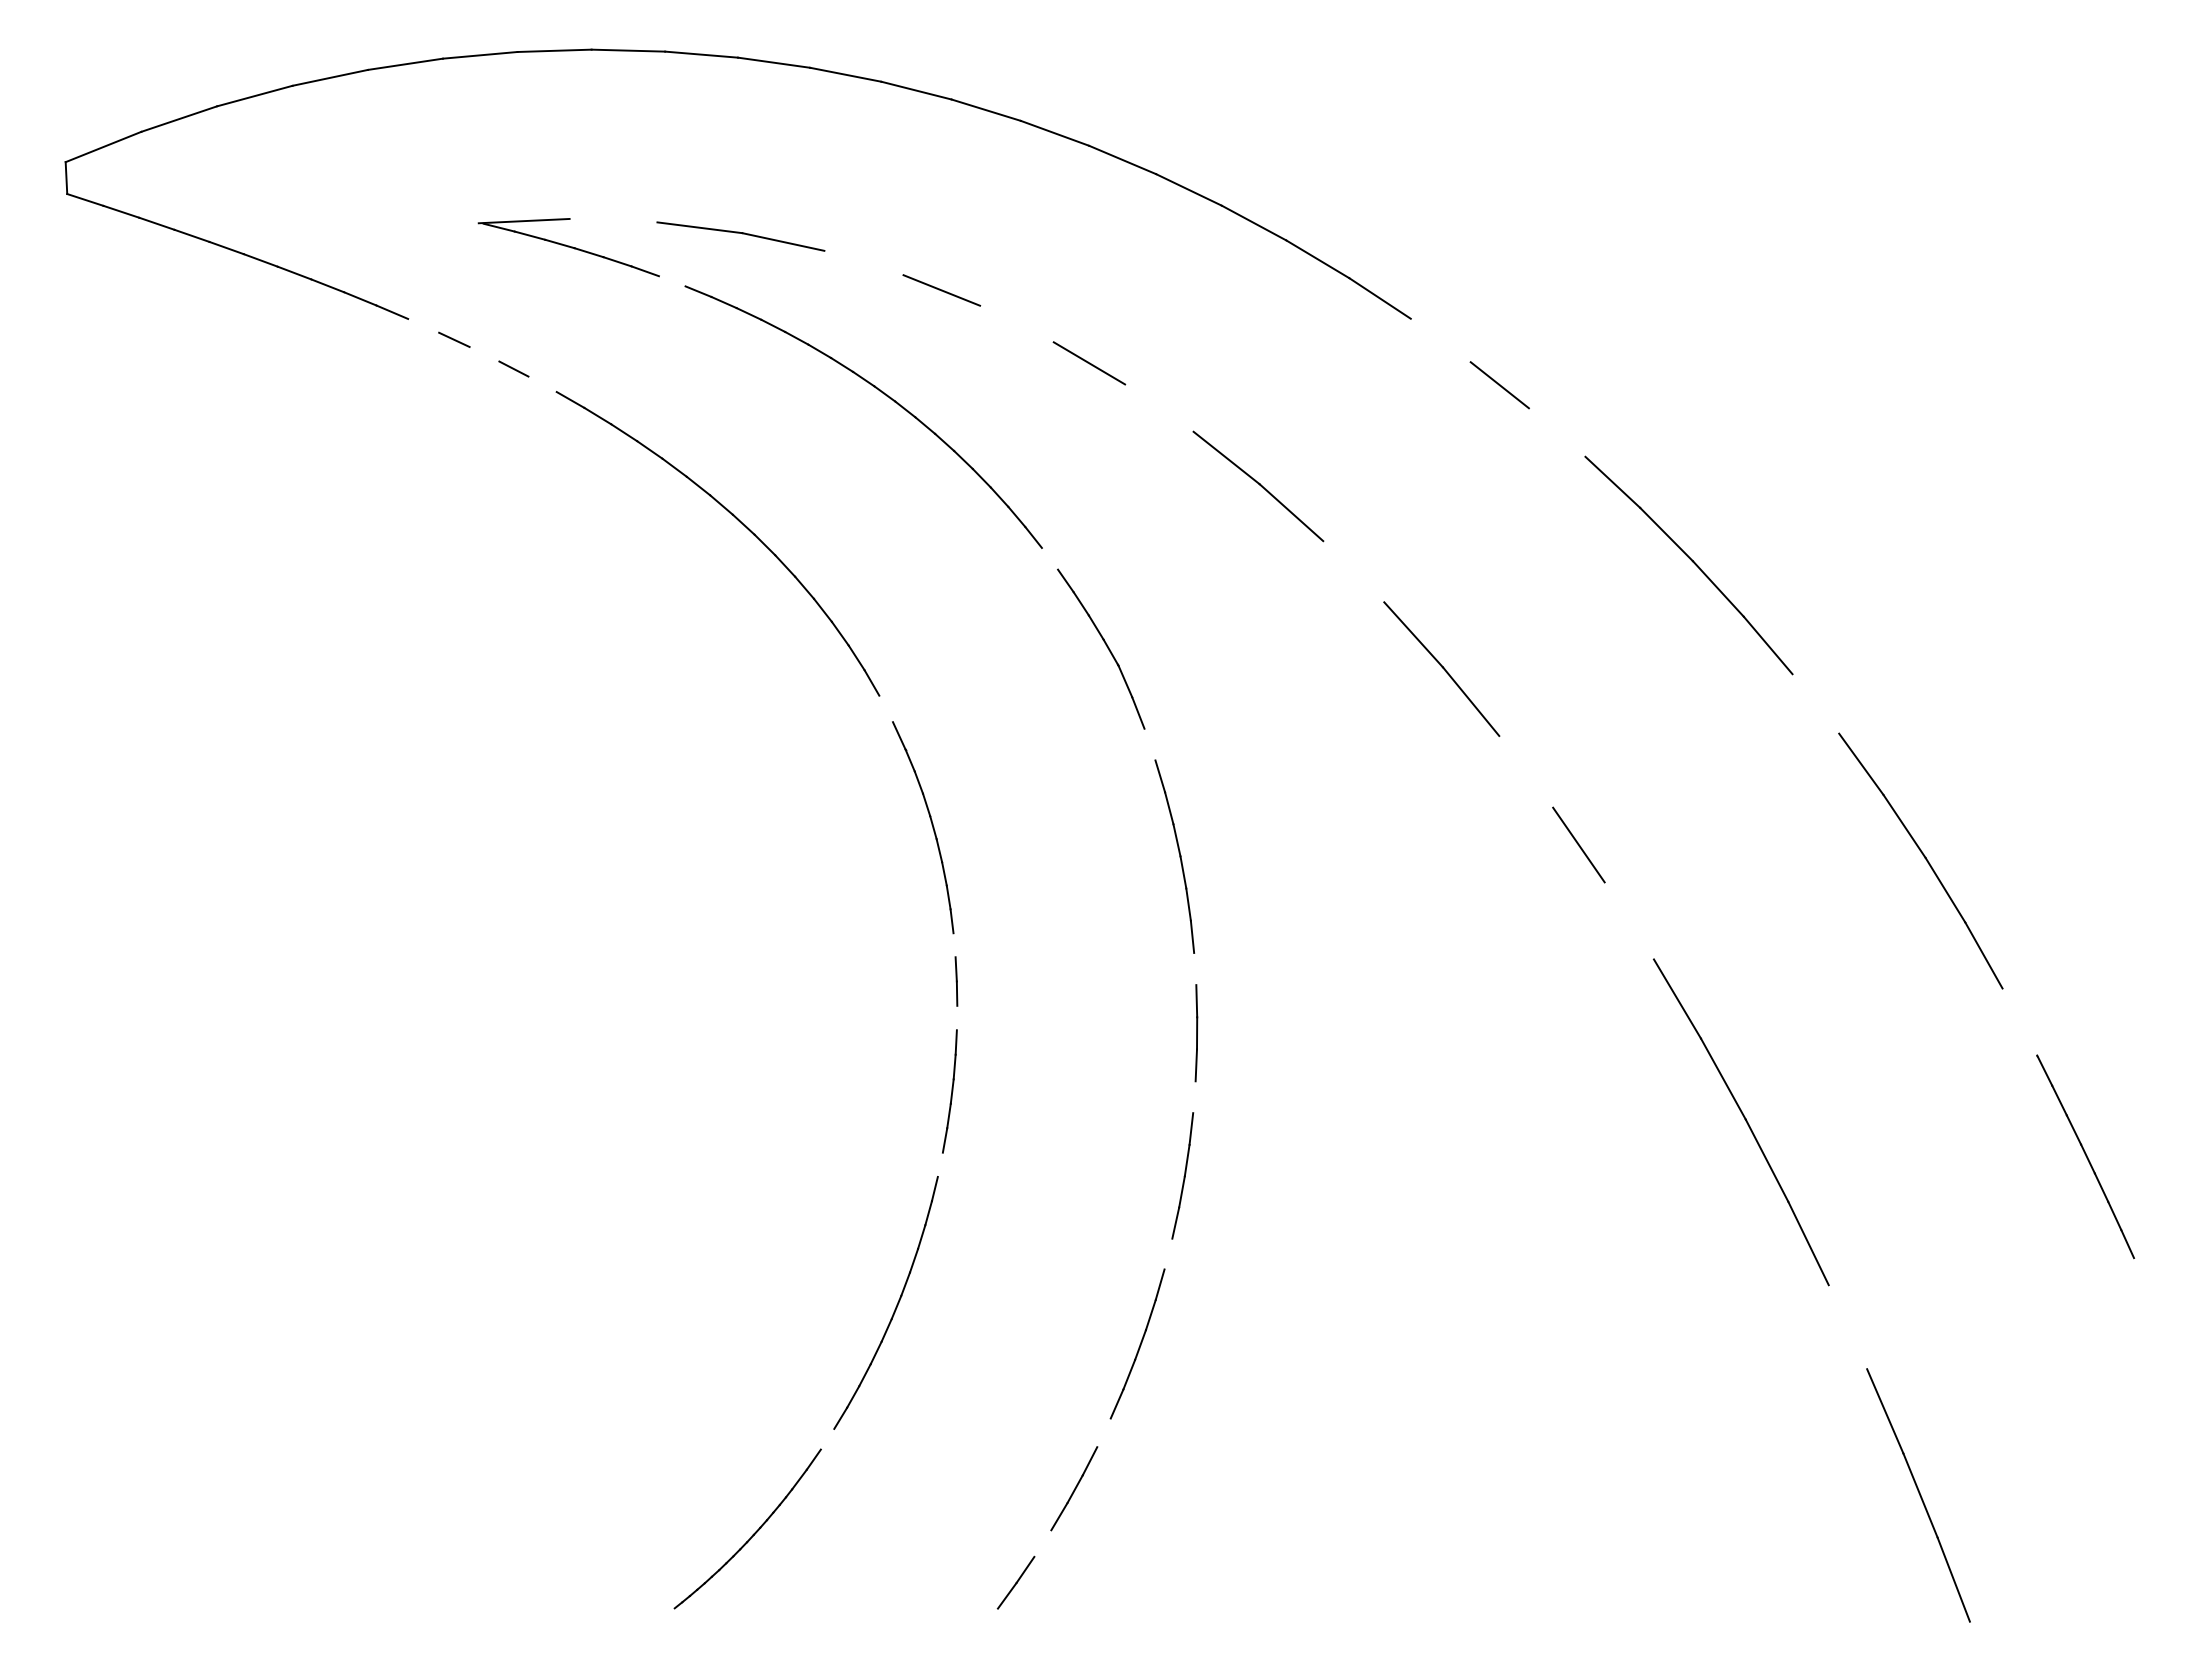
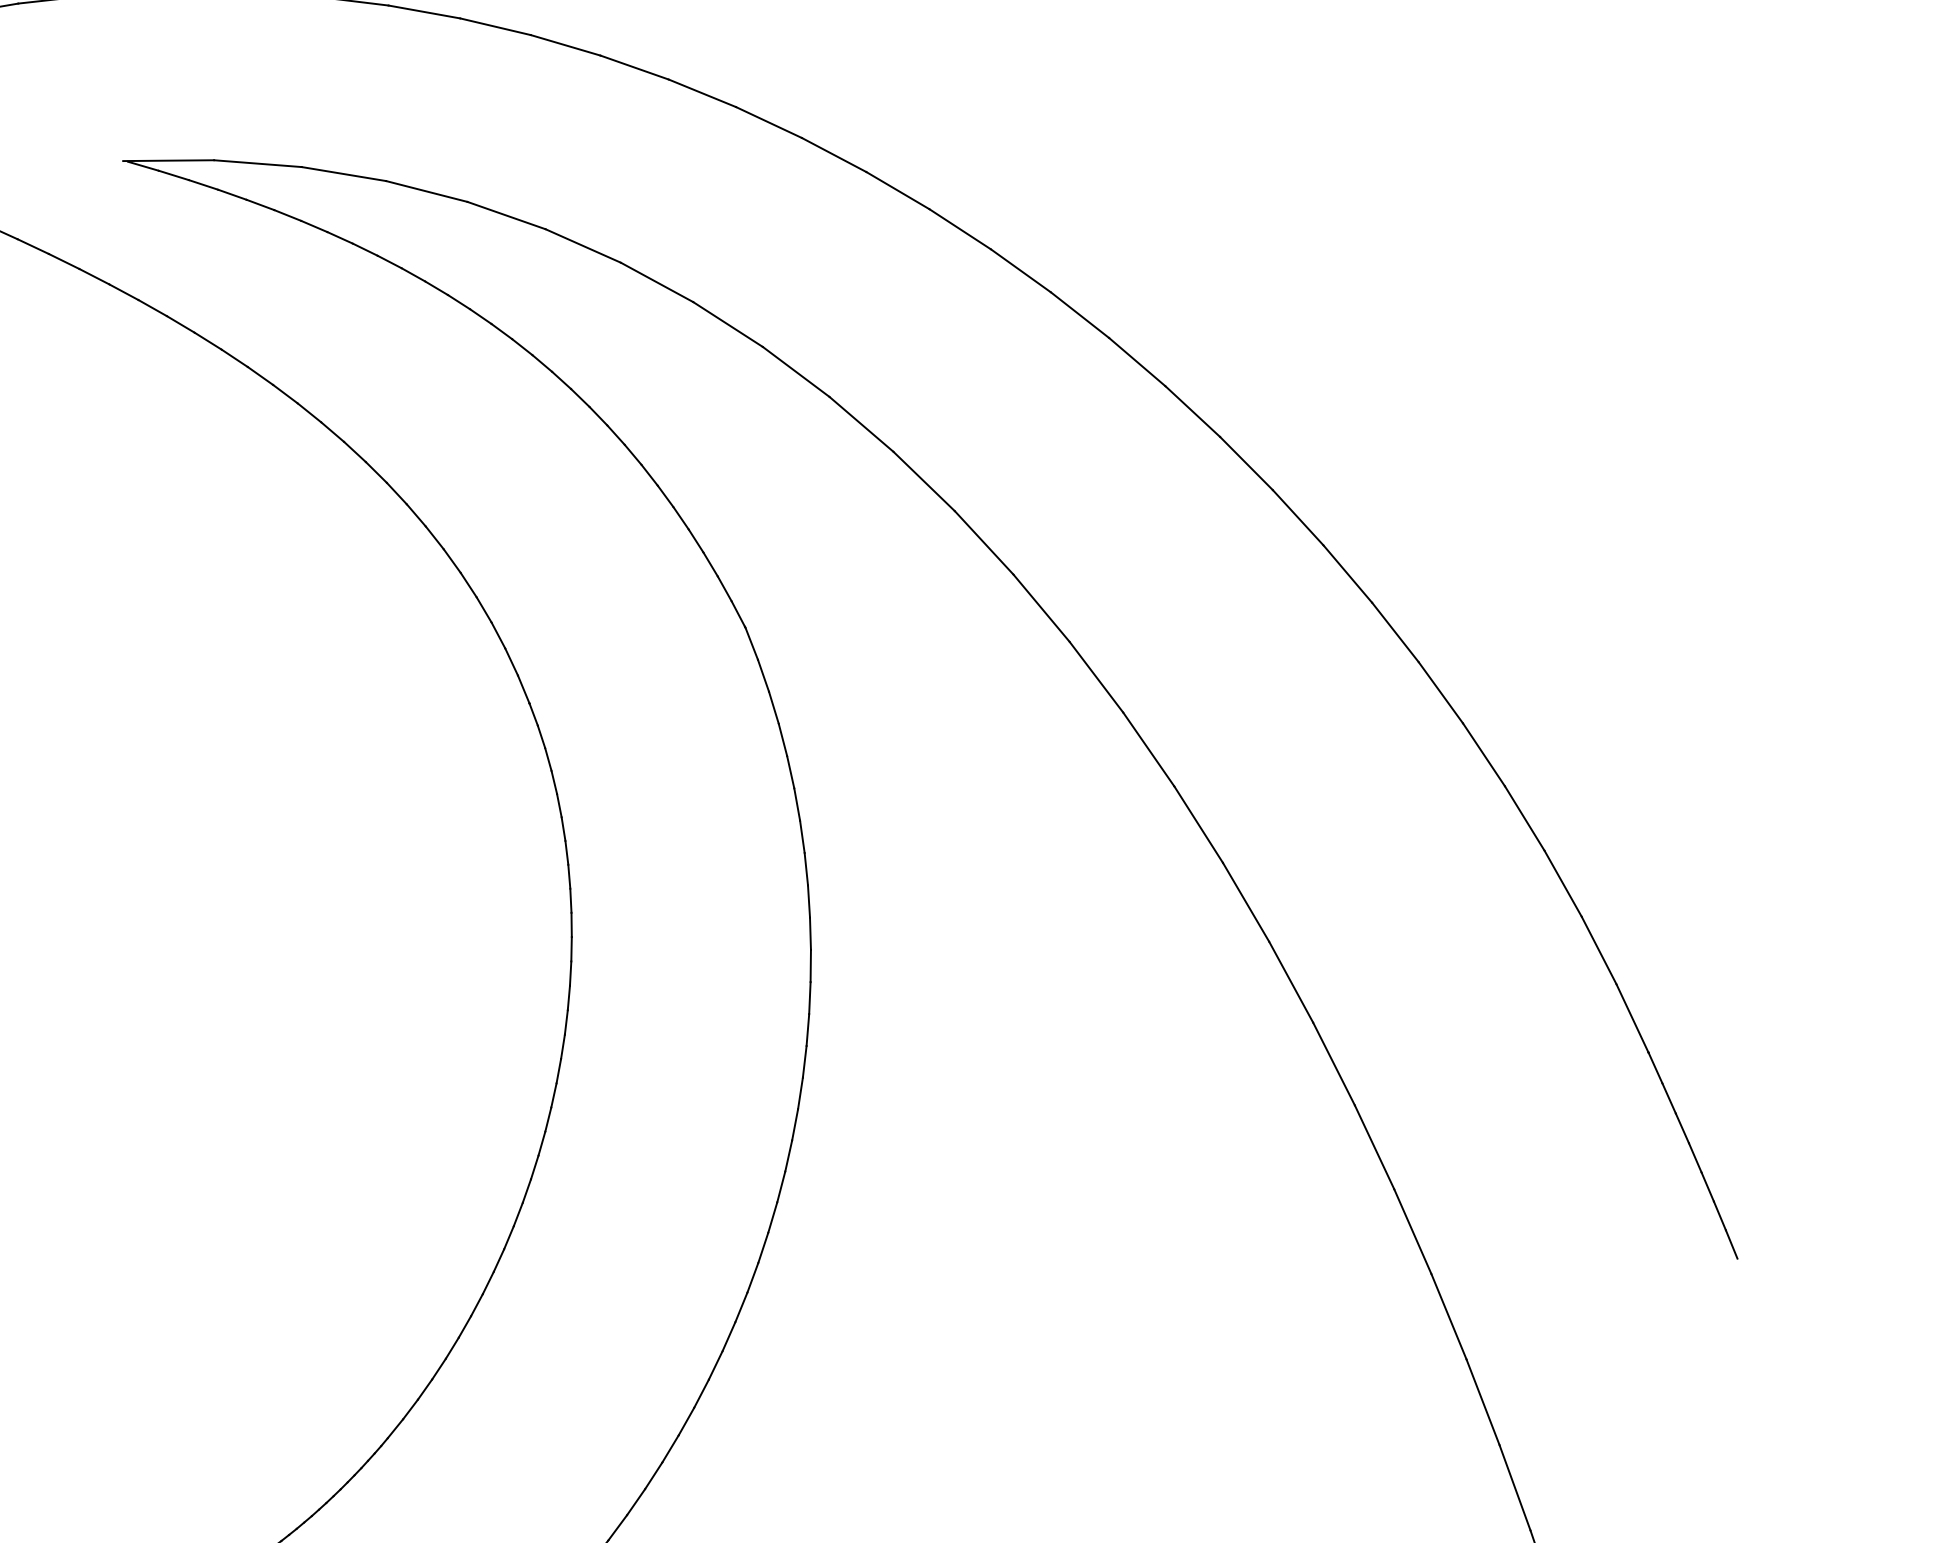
line: (613, 220) -> (257, 163), added
line: (863, 262) -> (506, 215), added
line: (671, 281) -> (313, 226), added
line: (1016, 323) -> (656, 281), added
line: (423, 325) -> (64, 261), added
line: (1440, 340) -> (1079, 315), added
line: (484, 354) -> (123, 292), added
line: (542, 384) -> (180, 324), added
line: (1159, 407) -> (796, 371), added
line: (1556, 432) -> (1192, 411), added
line: (1049, 558) -> (680, 517), added
line: (1353, 571) -> (983, 542), added
line: (1815, 703) -> (1440, 692), added
line: (885, 708) -> (510, 661), added
line: (1149, 744) -> (773, 707), added
line: (1526, 771) -> (1149, 749), added
line: (1628, 920) -> (1245, 901), added
line: (954, 945) -> (570, 901), added
line: (1195, 968) -> (810, 933), added
line: (956, 1017) -> (570, 973), added
line: (2019, 1021) -> (1632, 1017), added
line: (1194, 1097) -> (804, 1062), added
line: (939, 1164) -> (547, 1119), added
line: (1168, 1253) -> (772, 1217), added
line: (1847, 1327) -> (1448, 1317), added
line: (1103, 1432) -> (701, 1393), added
line: (827, 1438) -> (425, 1388), added
line: (1042, 1543) -> (635, 1501), added

